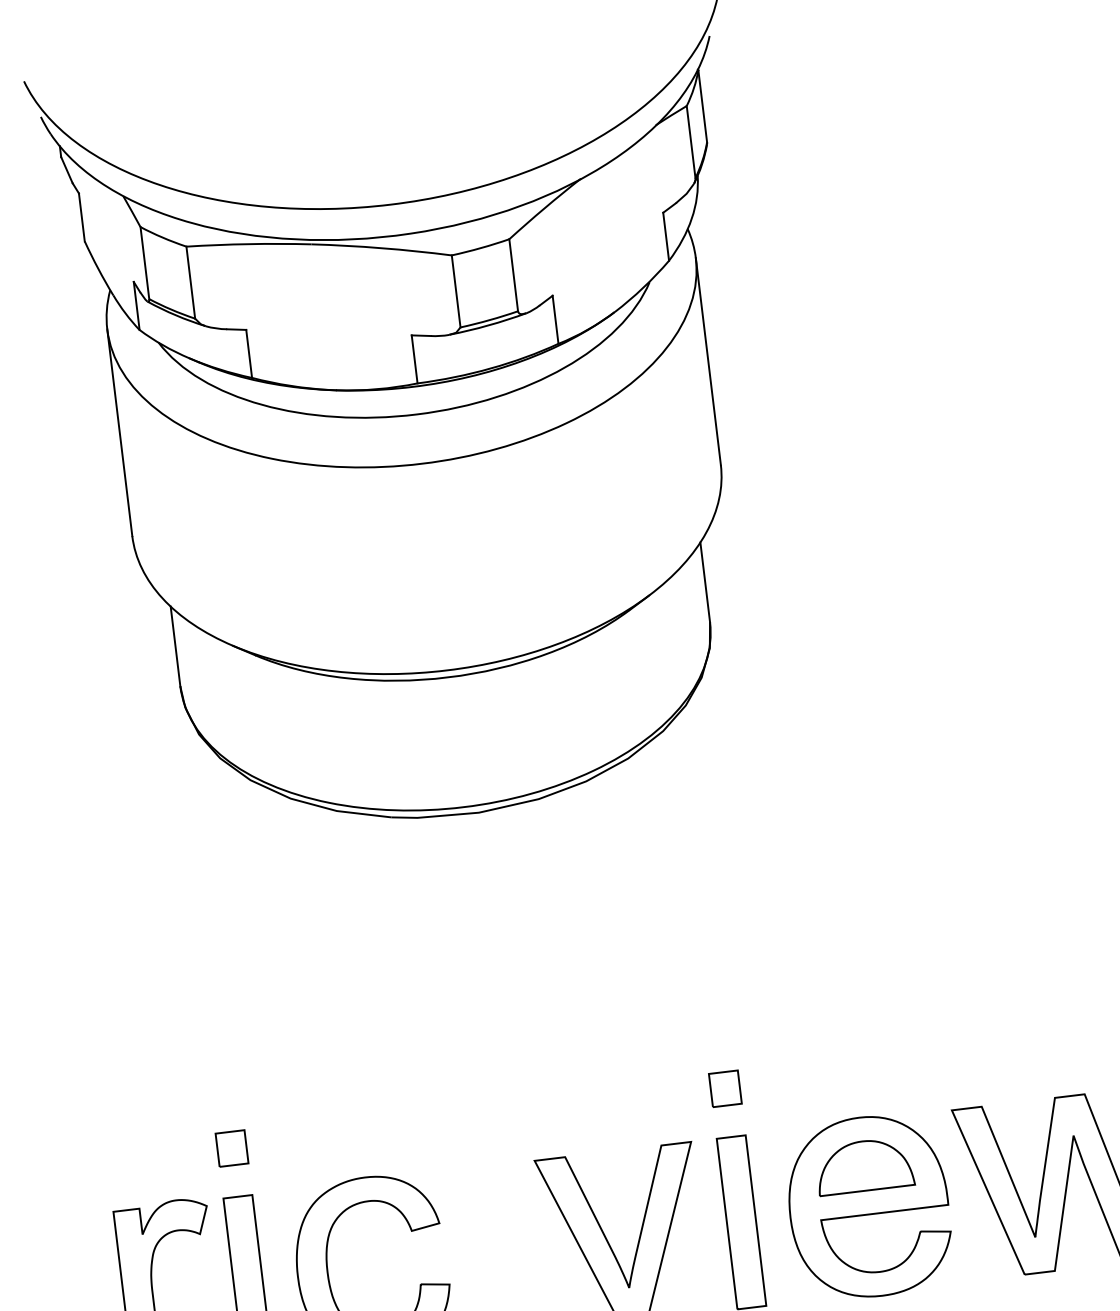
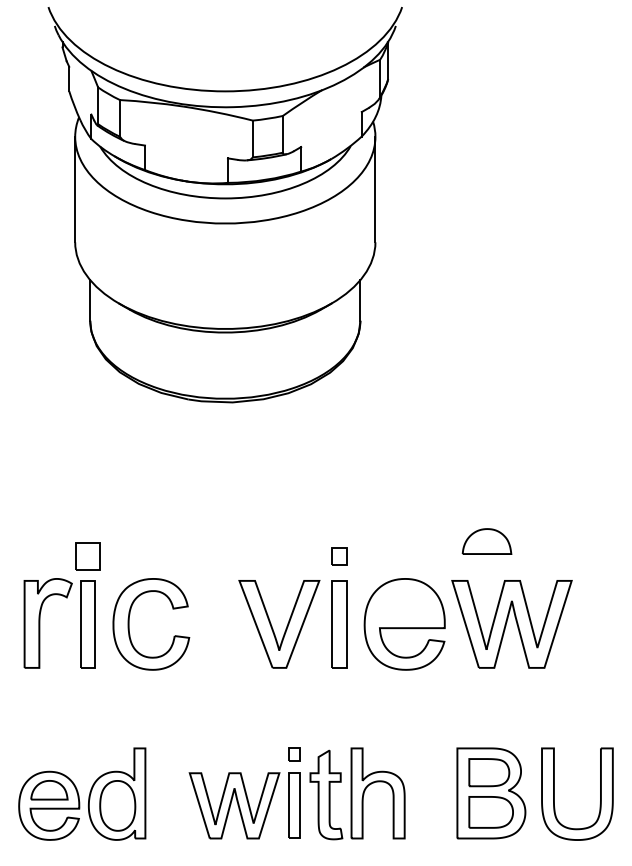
part: (230, 1149) -> (87, 556), size x1.6
part: (863, 1166) -> (486, 541), moved

